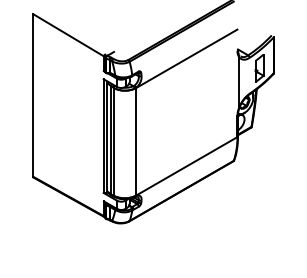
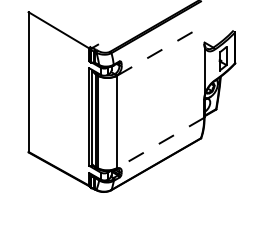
line: (187, 58) -> (161, 50), solid -> dashed
line: (186, 166) -> (160, 143), solid -> dashed

